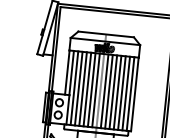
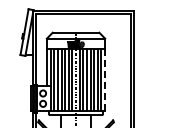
line: (135, 94) -> (105, 80), solid -> dashed

